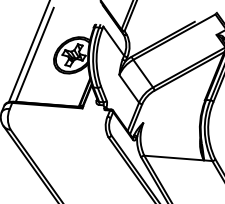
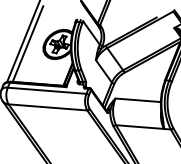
line: (58, 112) -> (47, 90), added
line: (171, 124) -> (137, 100), added
line: (59, 133) -> (47, 107), added

